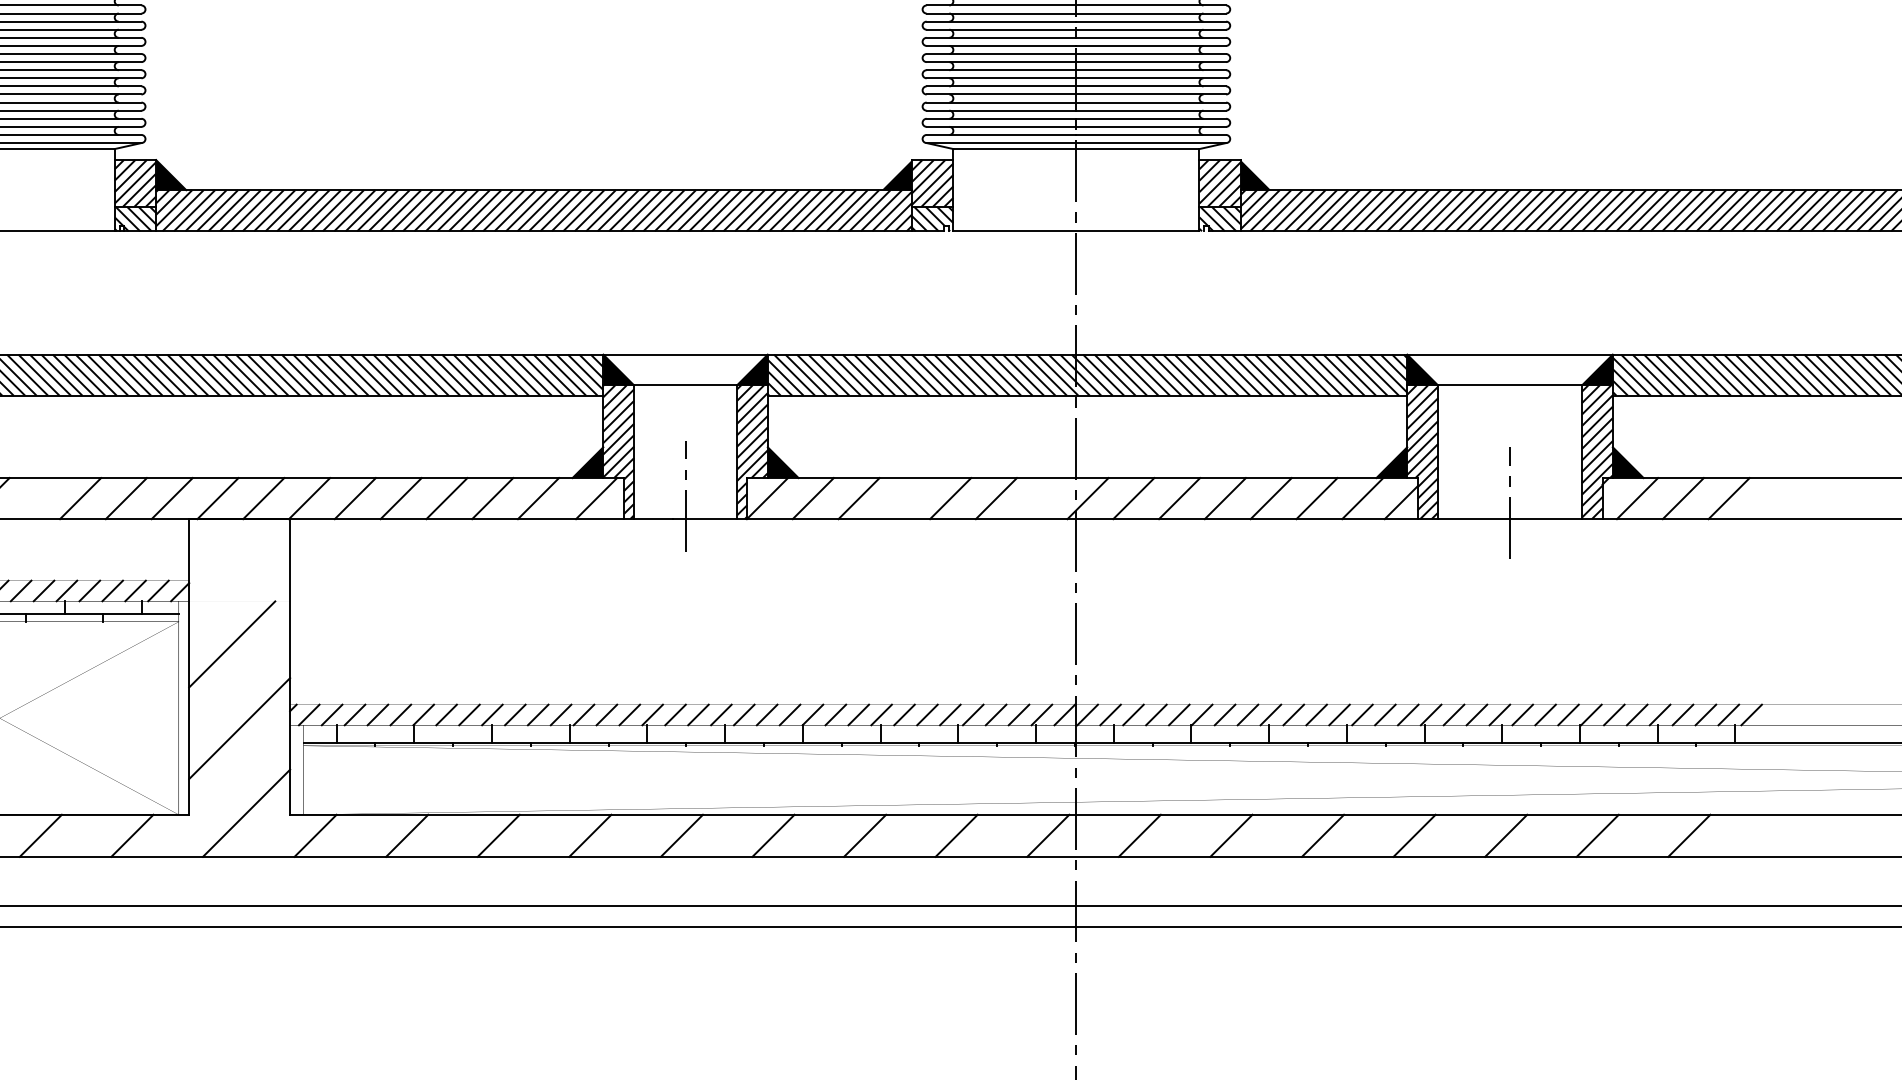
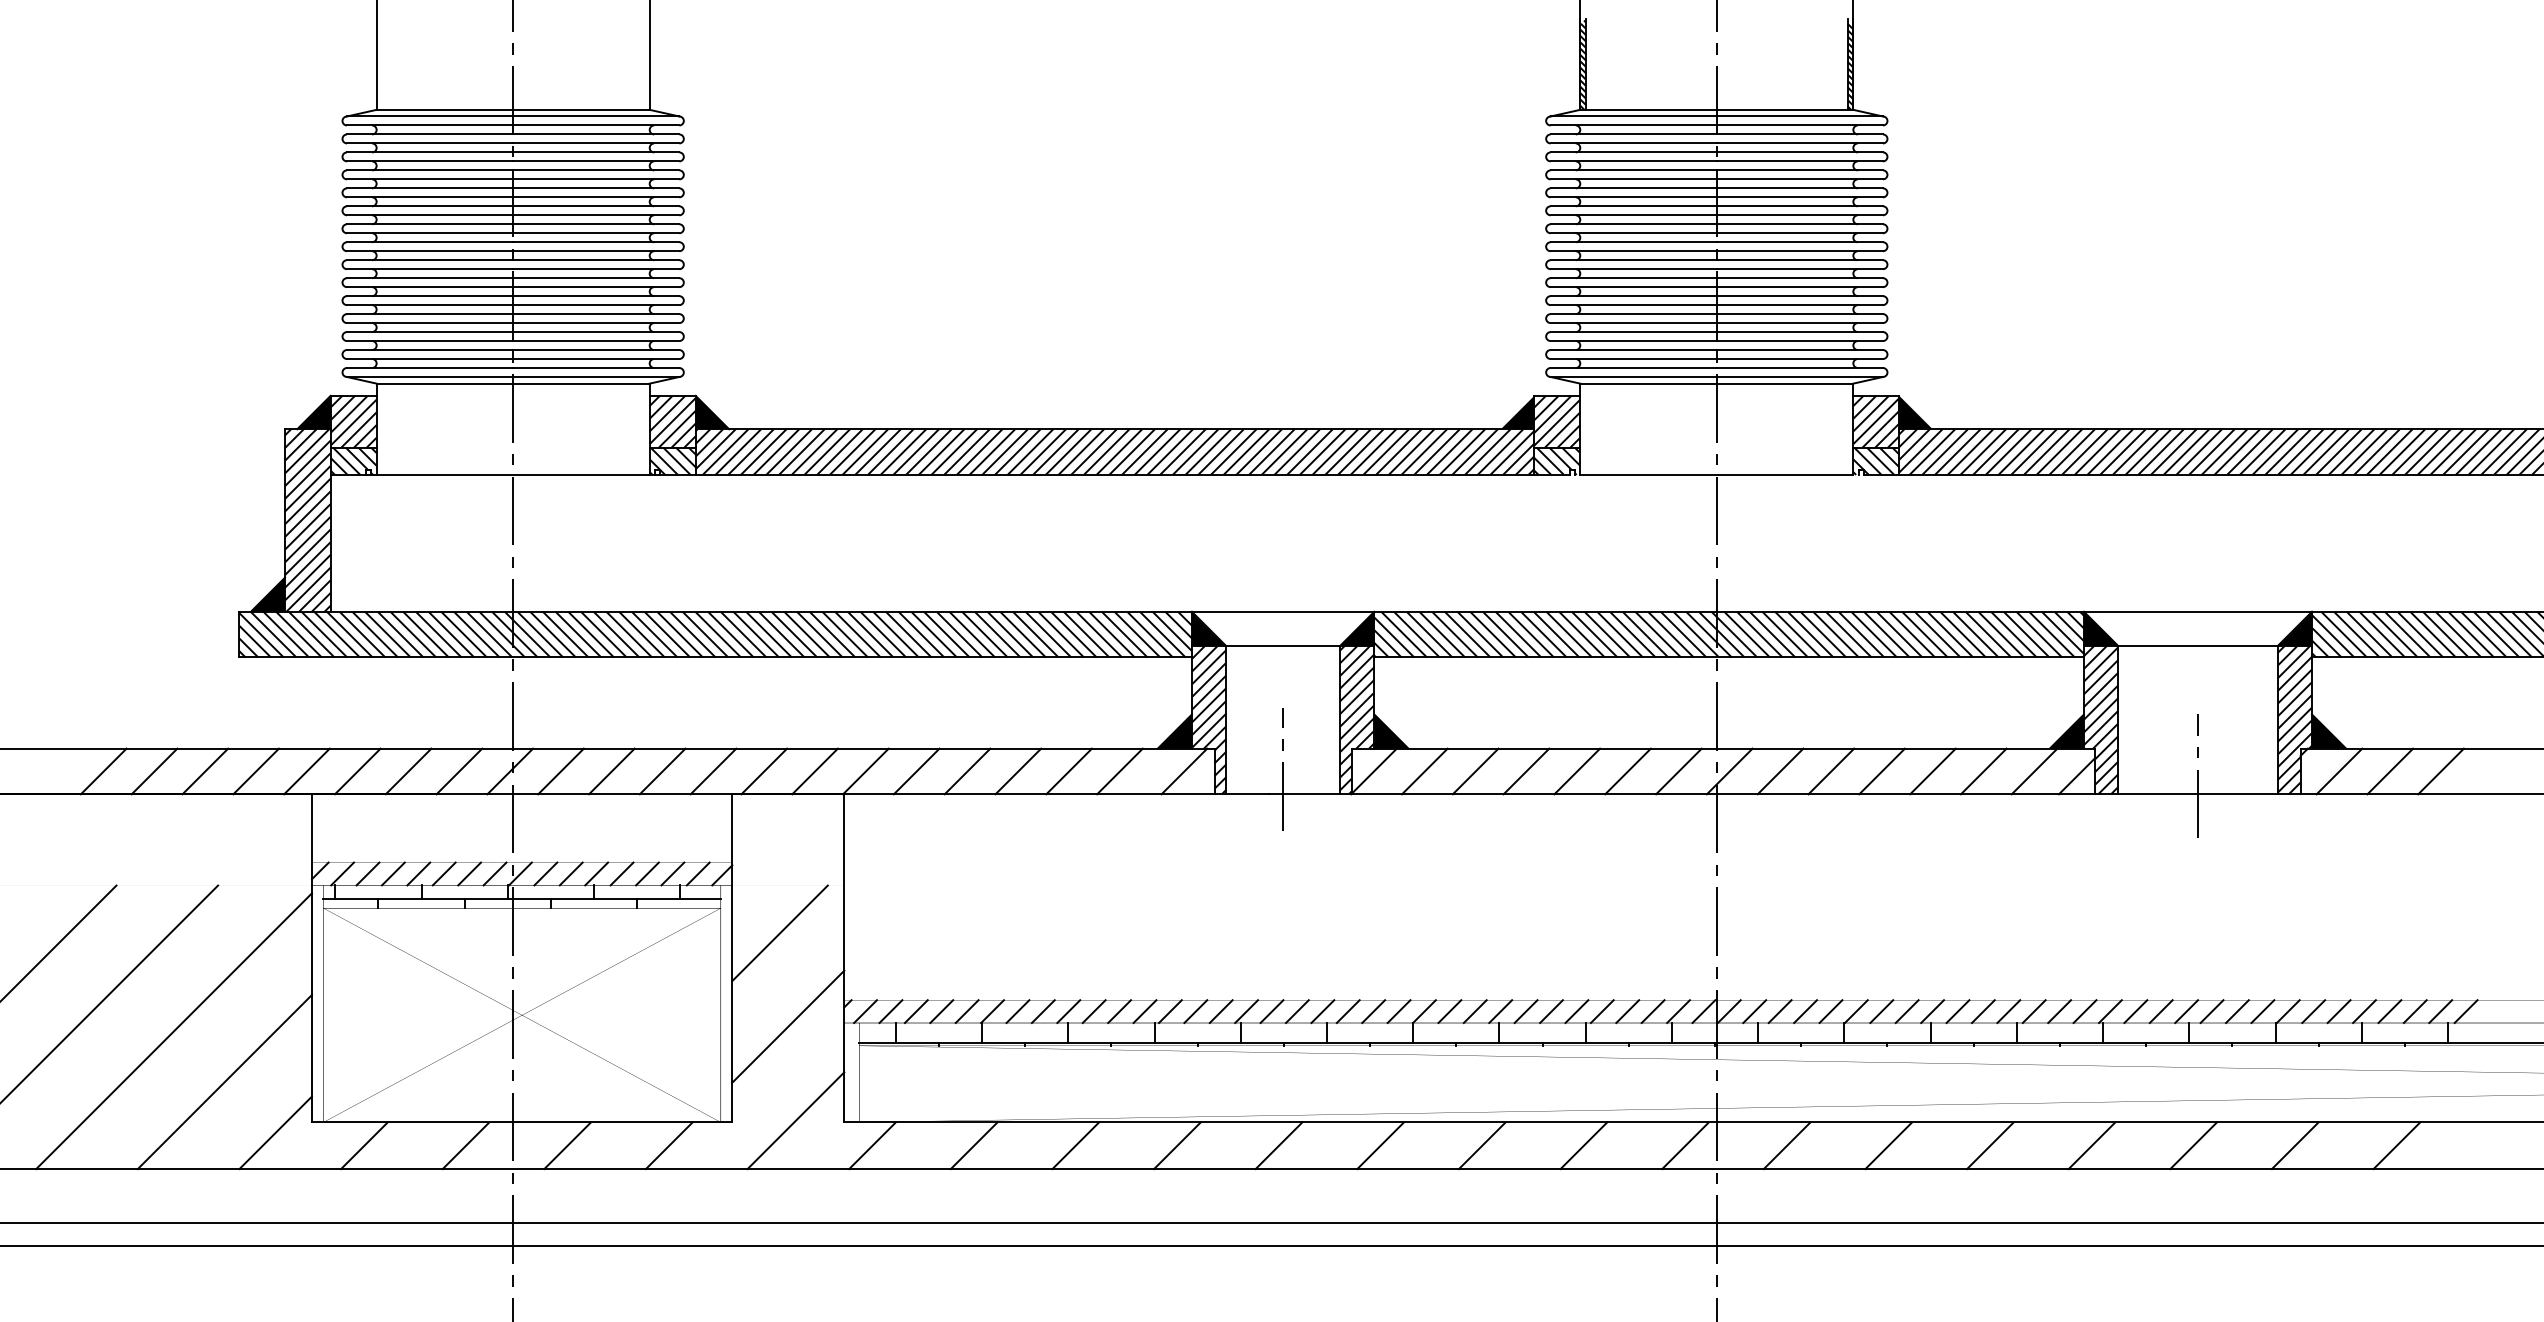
line: (34, 498) -> (560, 771), added
line: (904, 498) -> (1526, 771), added
line: (1041, 498) -> (1678, 771), added

